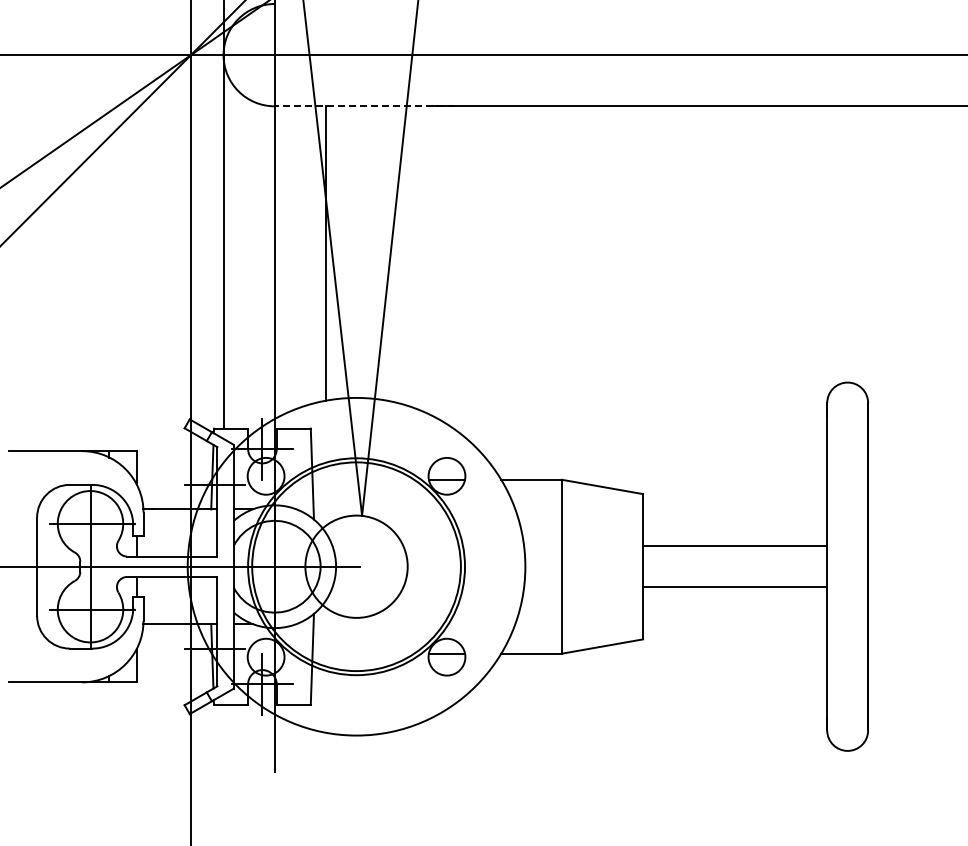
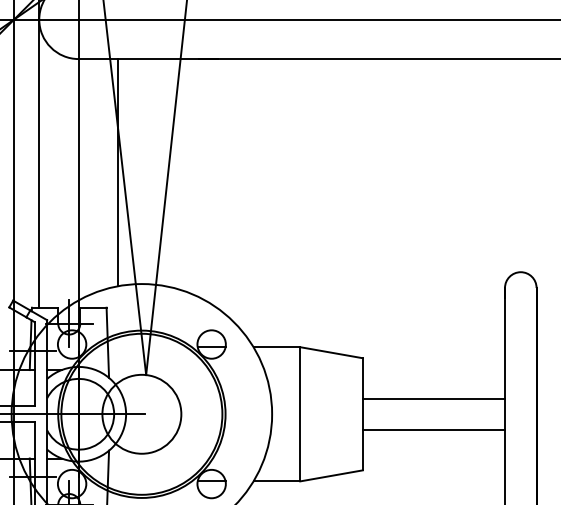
line: (364, 106) -> (148, 59), dashed -> solid

